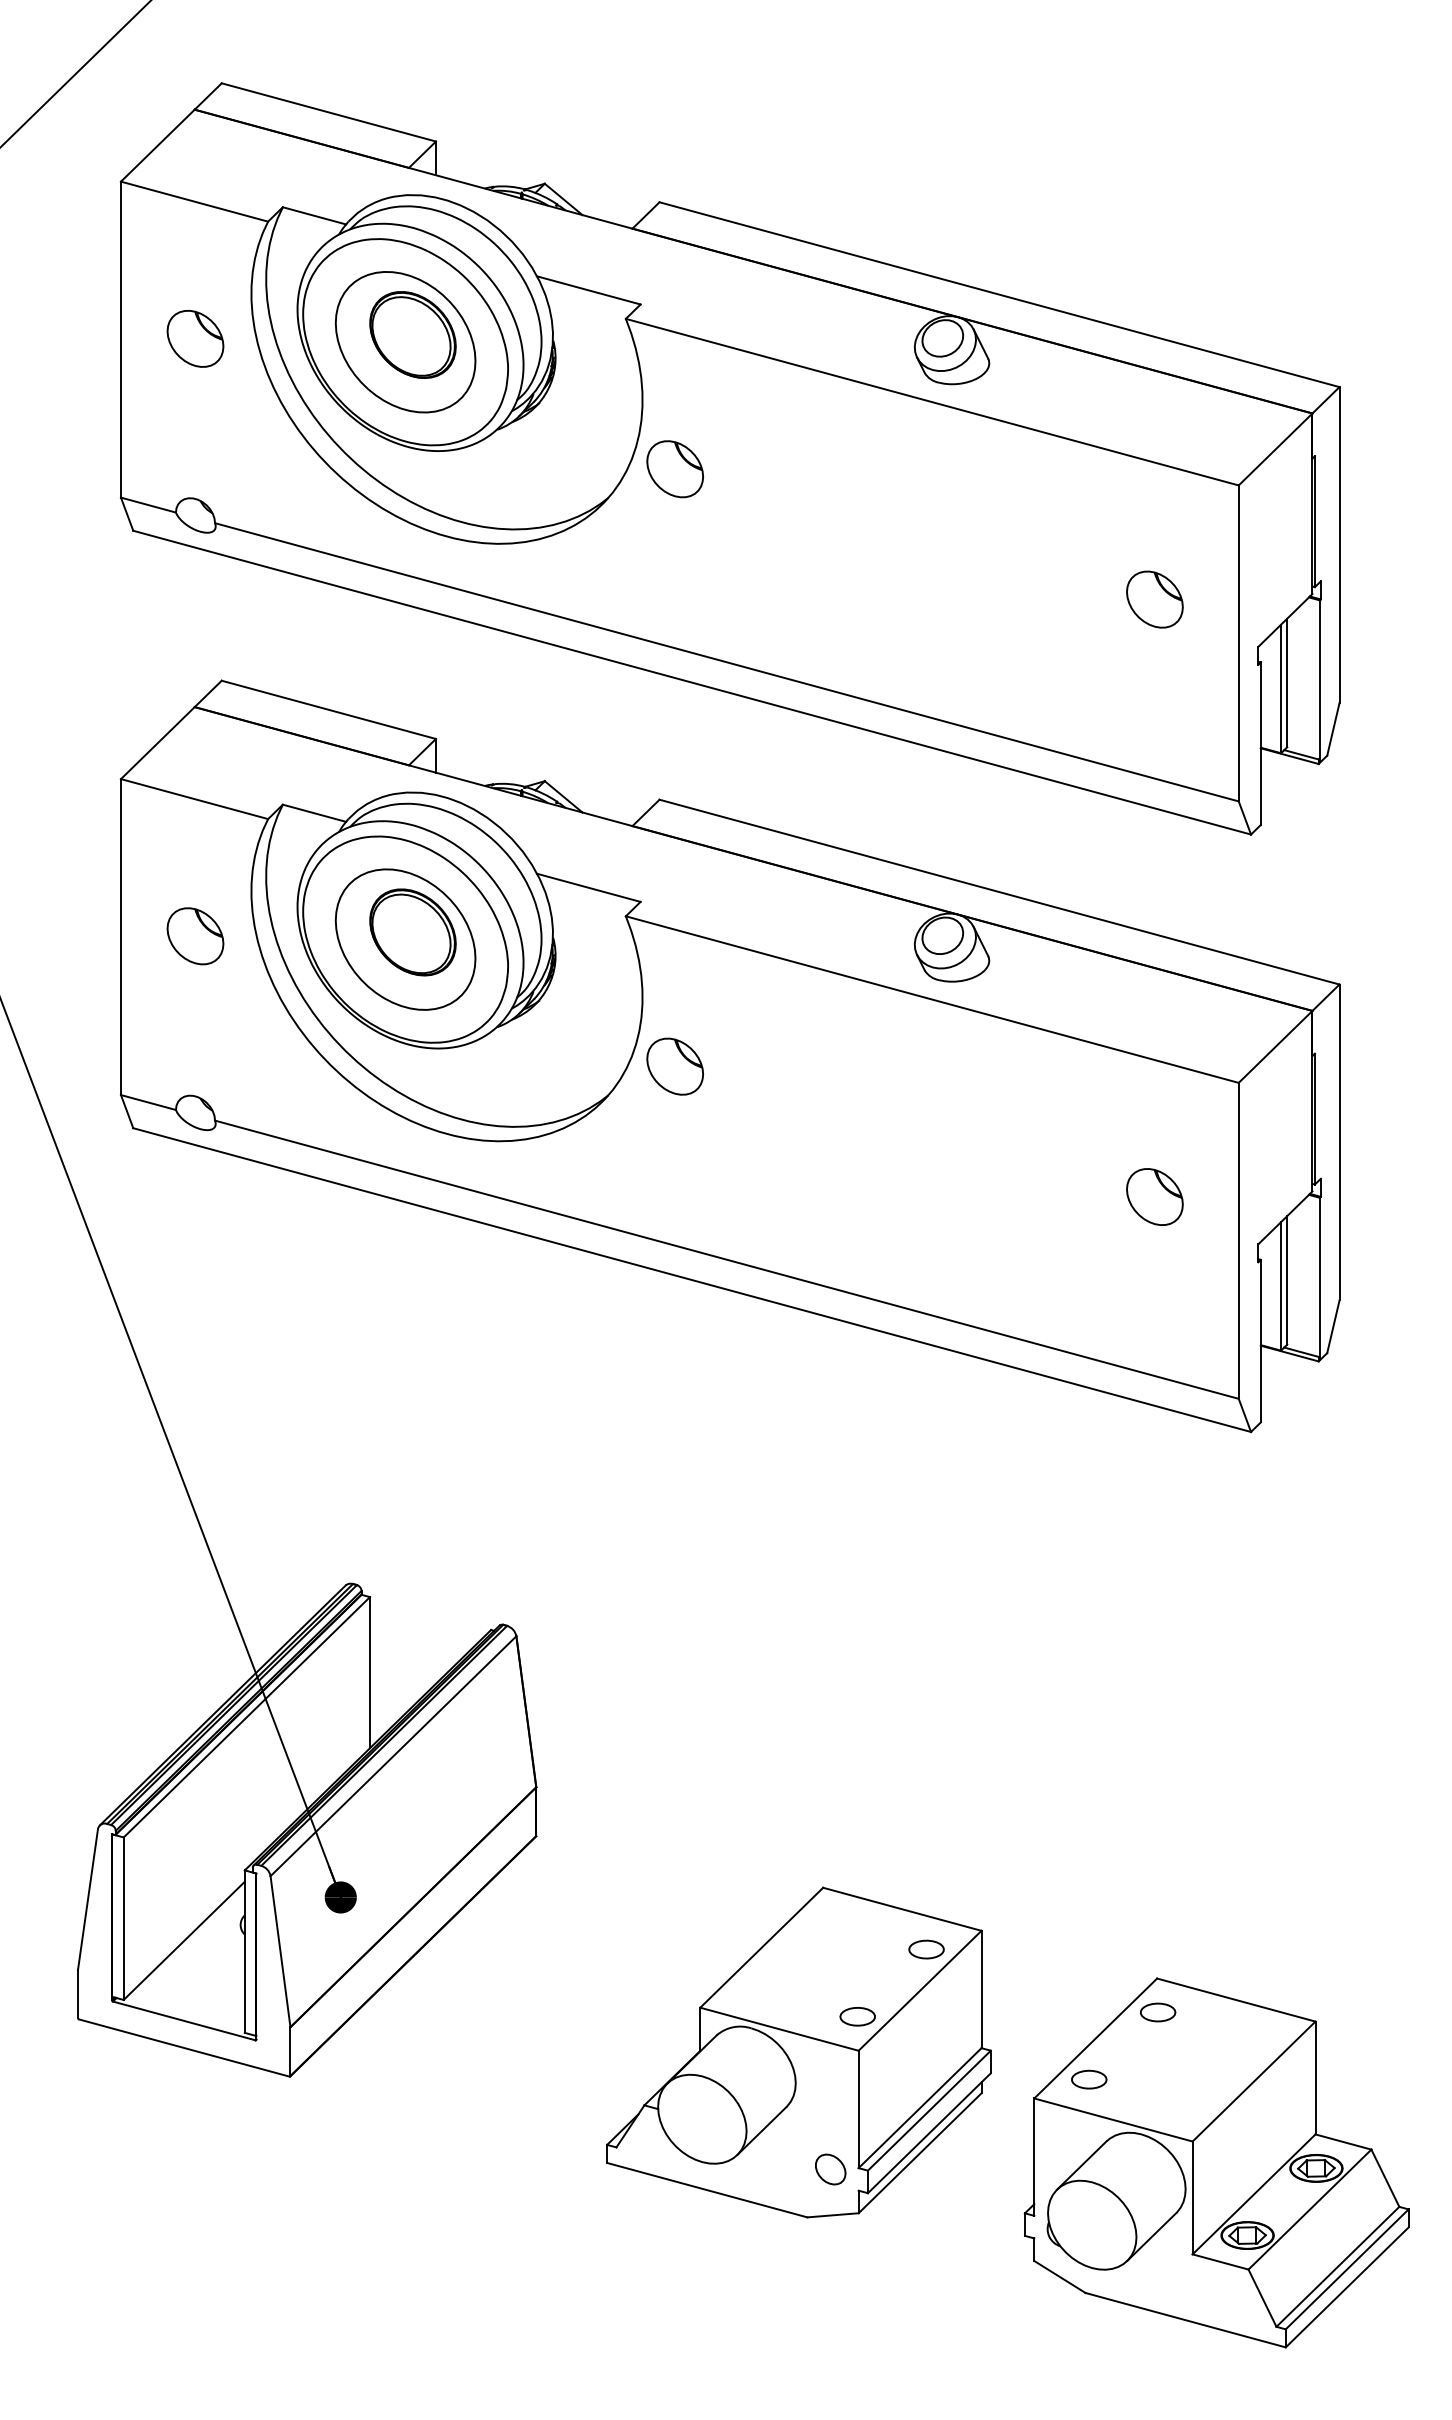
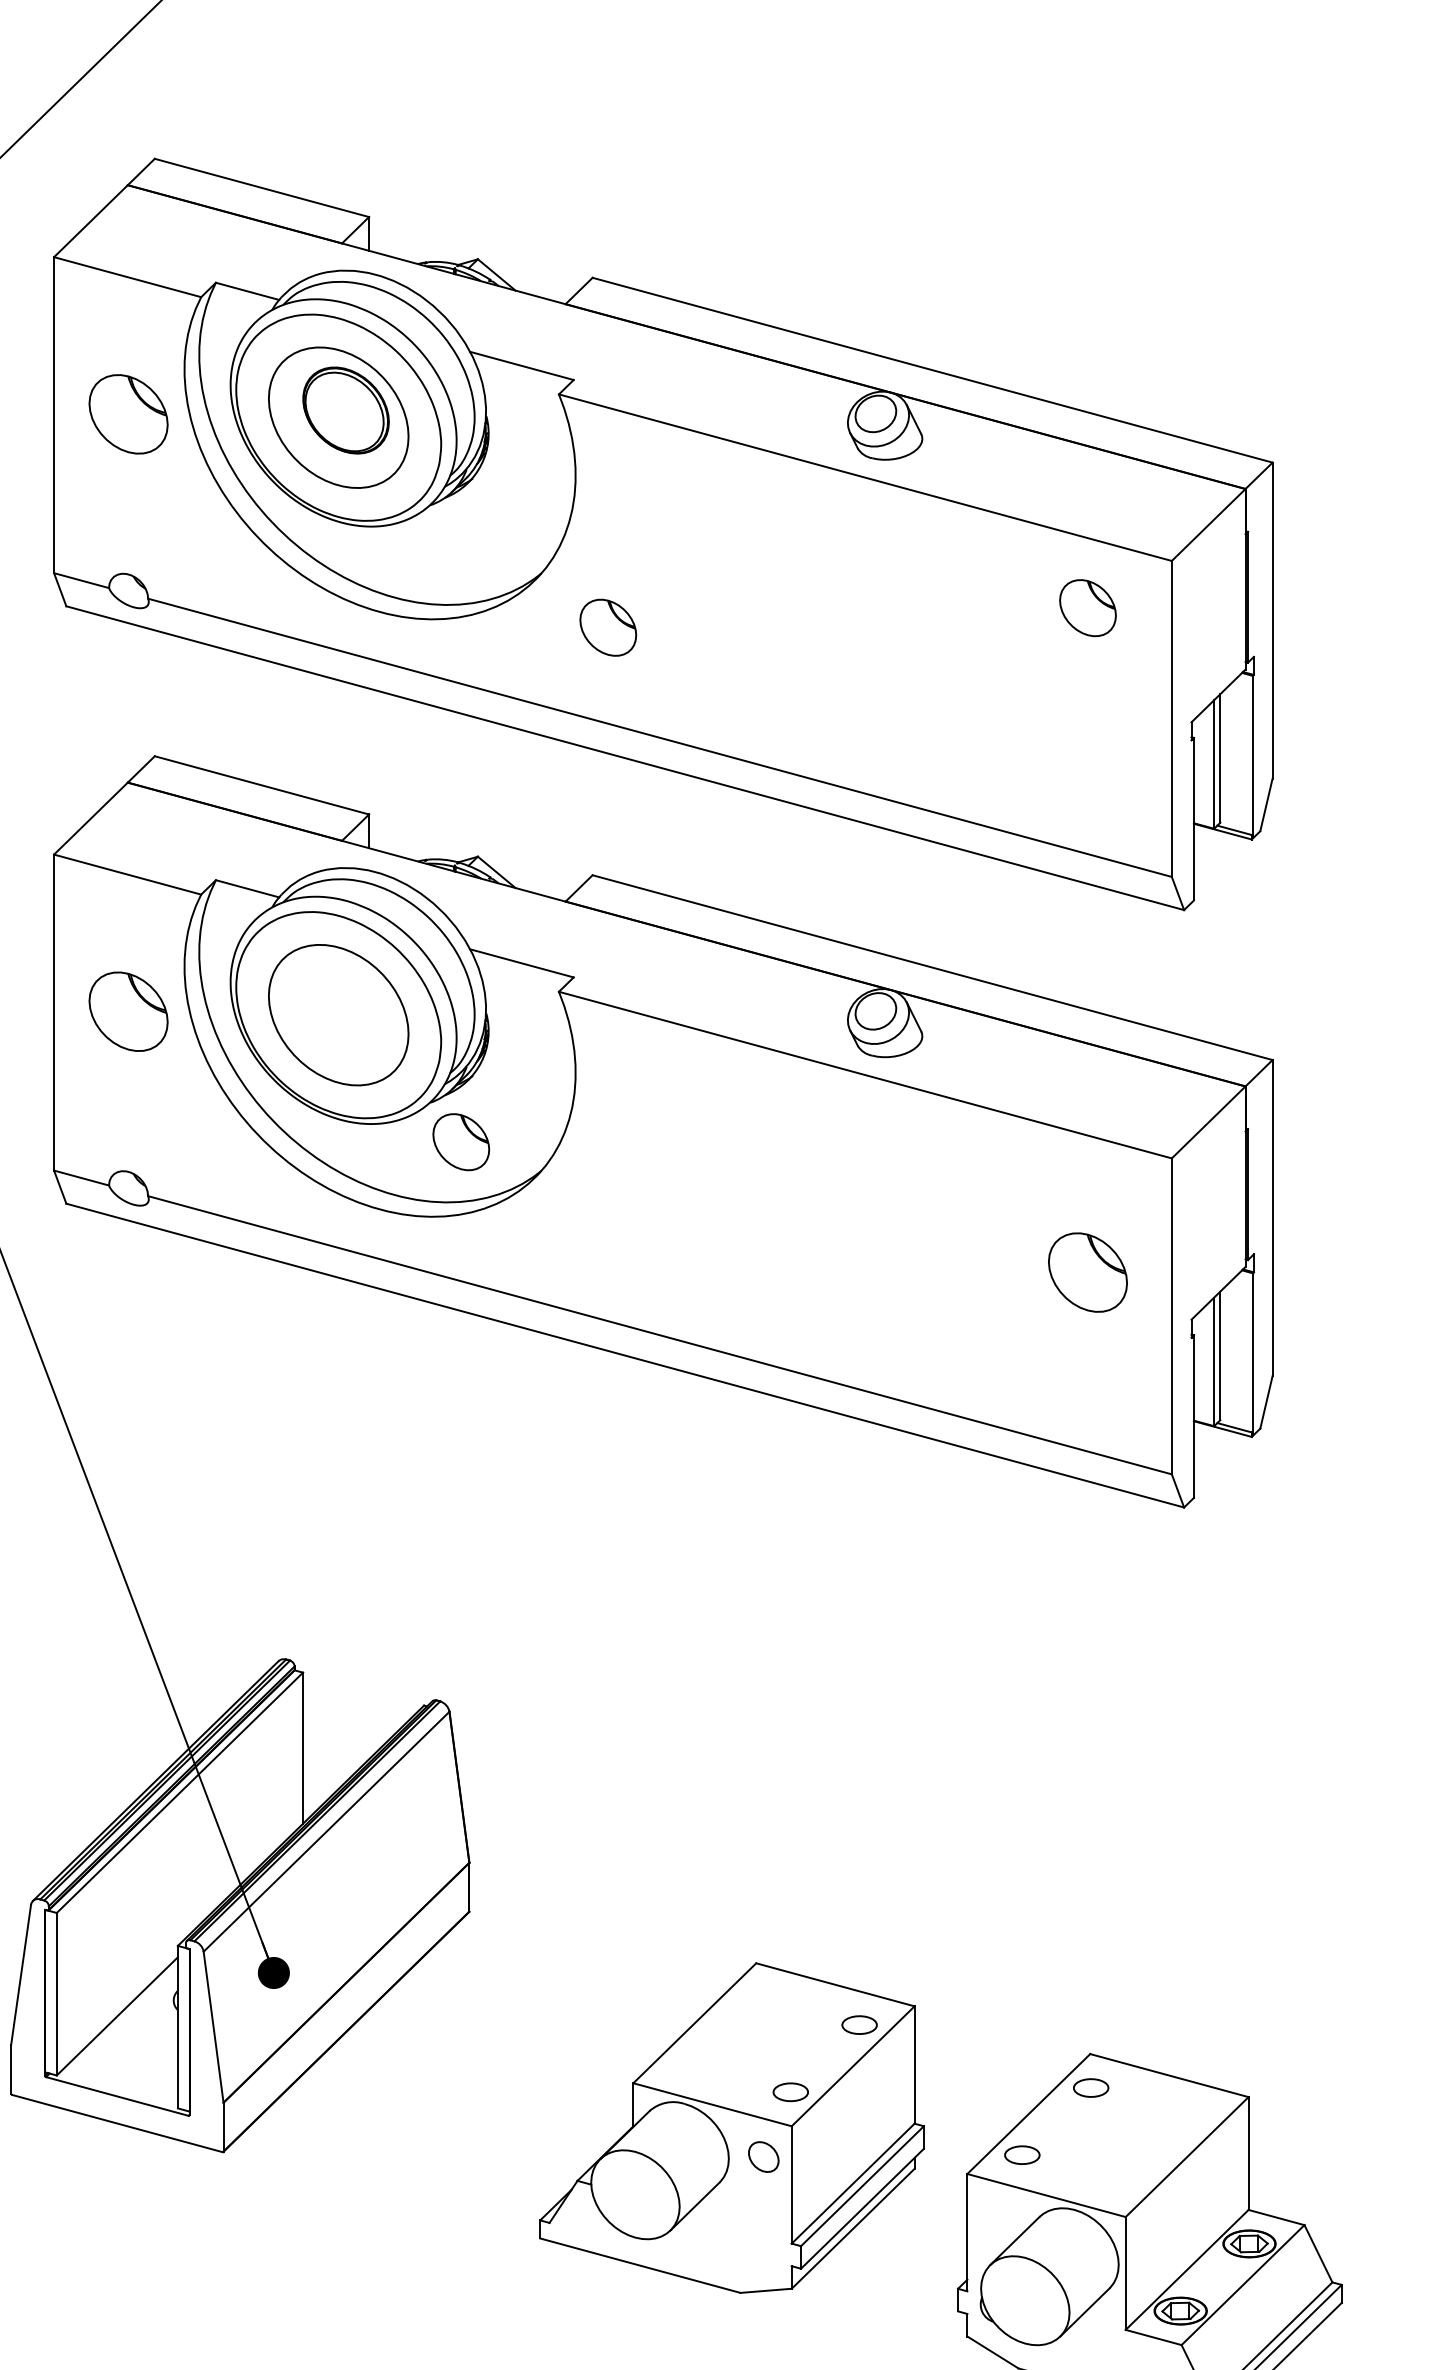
part: (195, 338) -> (128, 414), size x1.4
part: (674, 469) -> (607, 628), moved
part: (1154, 599) -> (1087, 608), moved
part: (412, 932) -> (345, 1008), removed
part: (195, 936) -> (128, 1012), size x1.4
part: (674, 1066) -> (460, 1142), moved
part: (1154, 1196) -> (1087, 1272), size x1.4
part: (830, 2169) -> (763, 2157), moved

